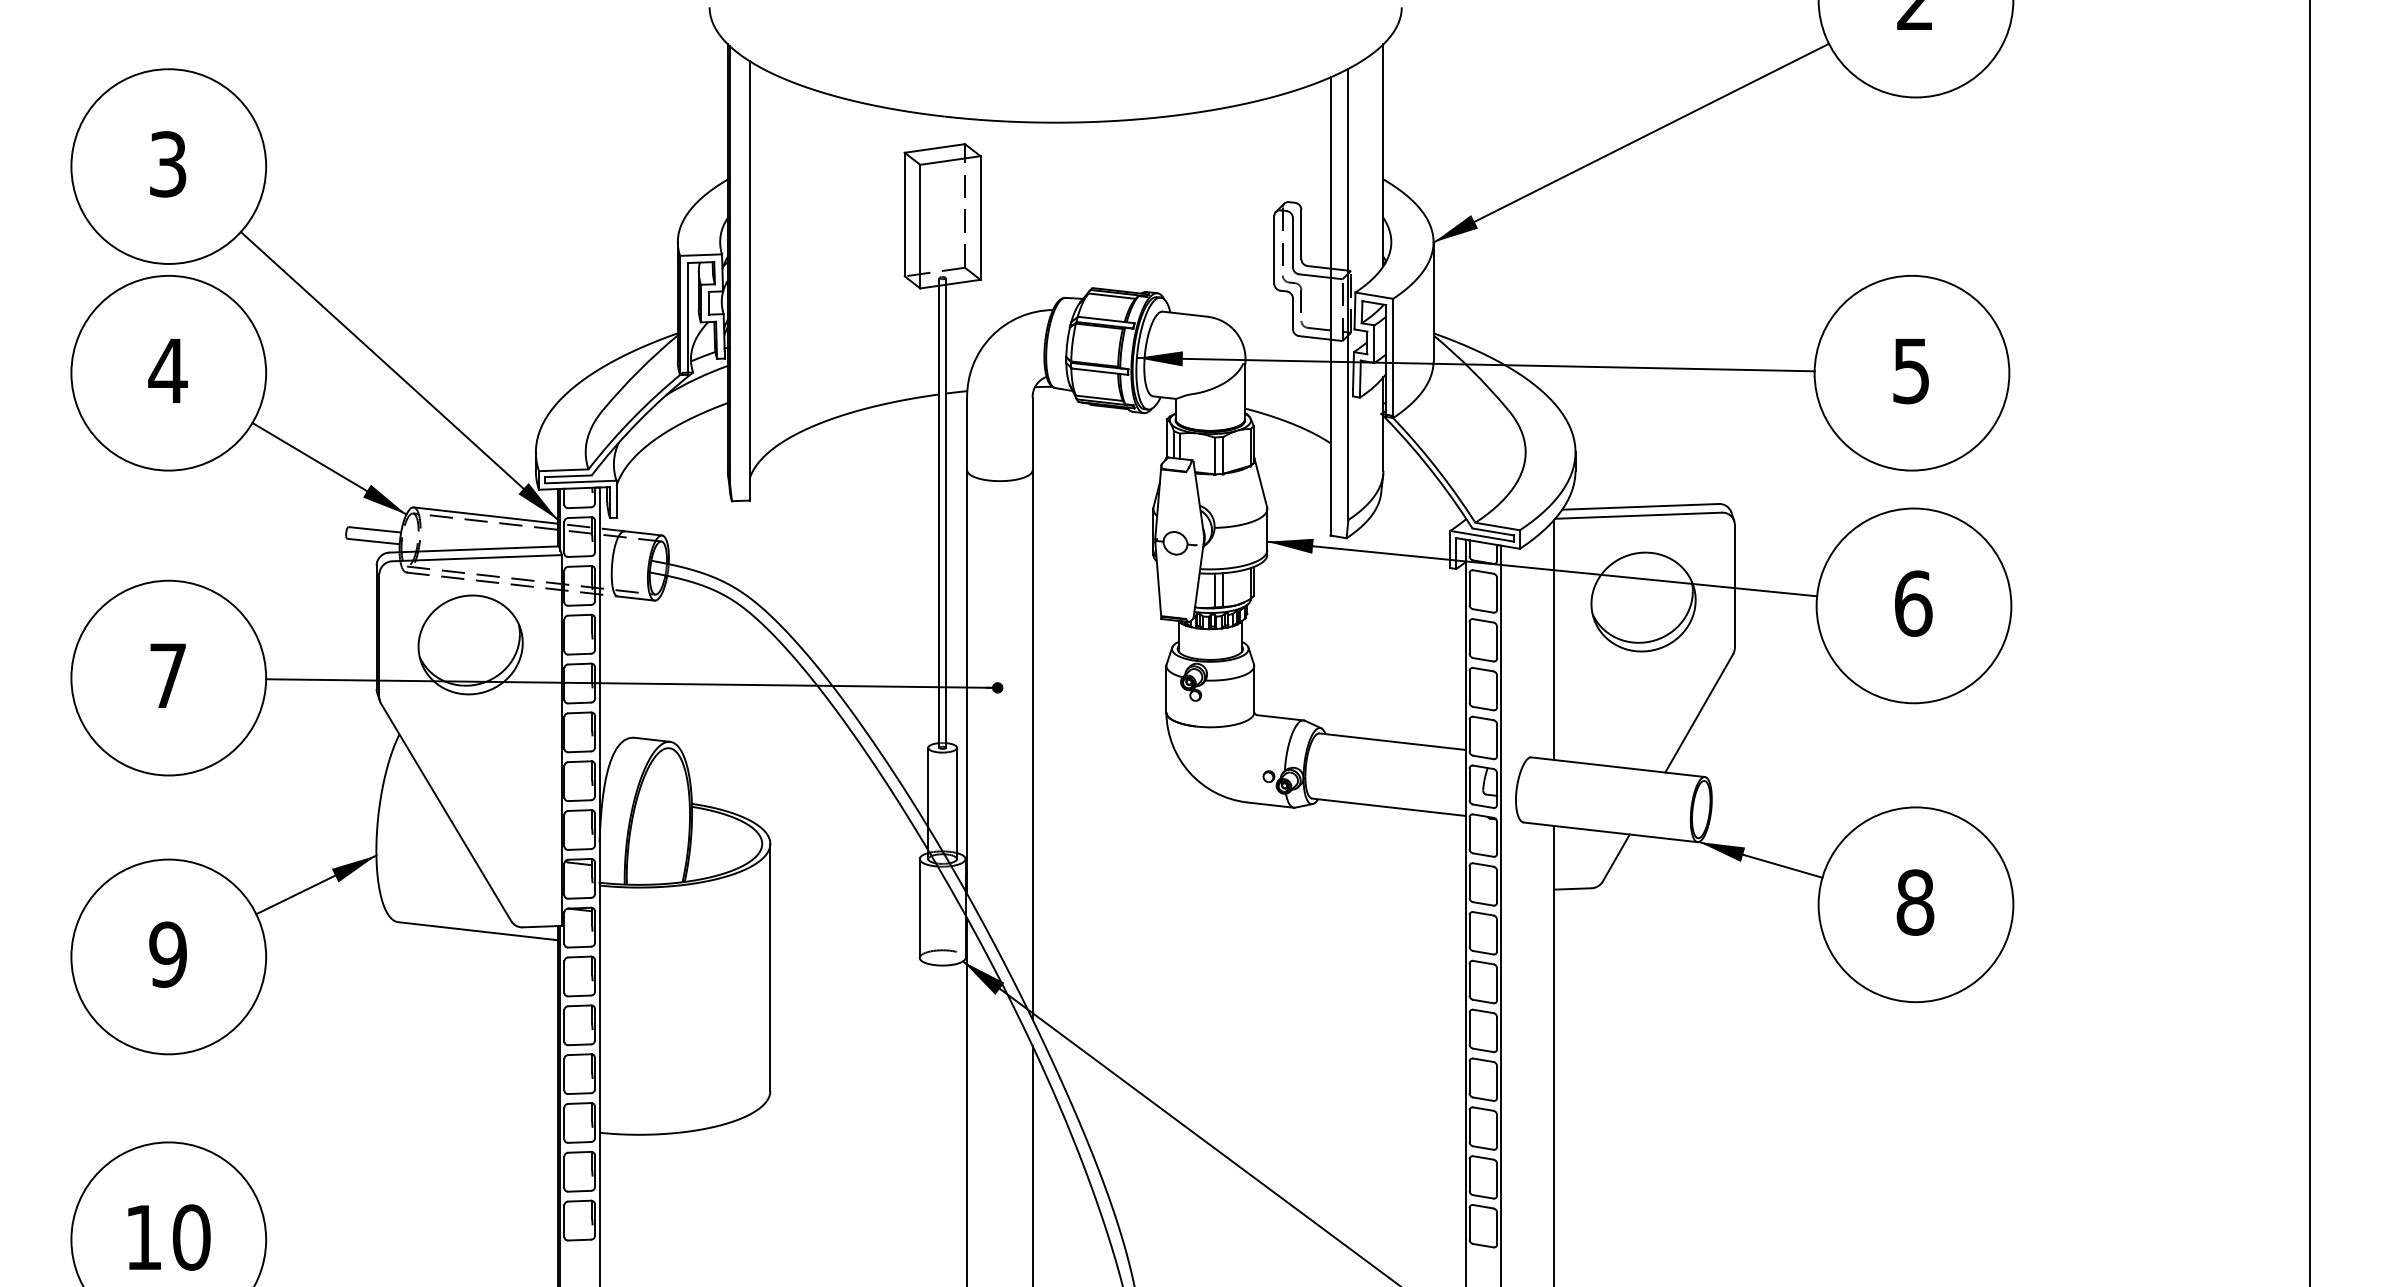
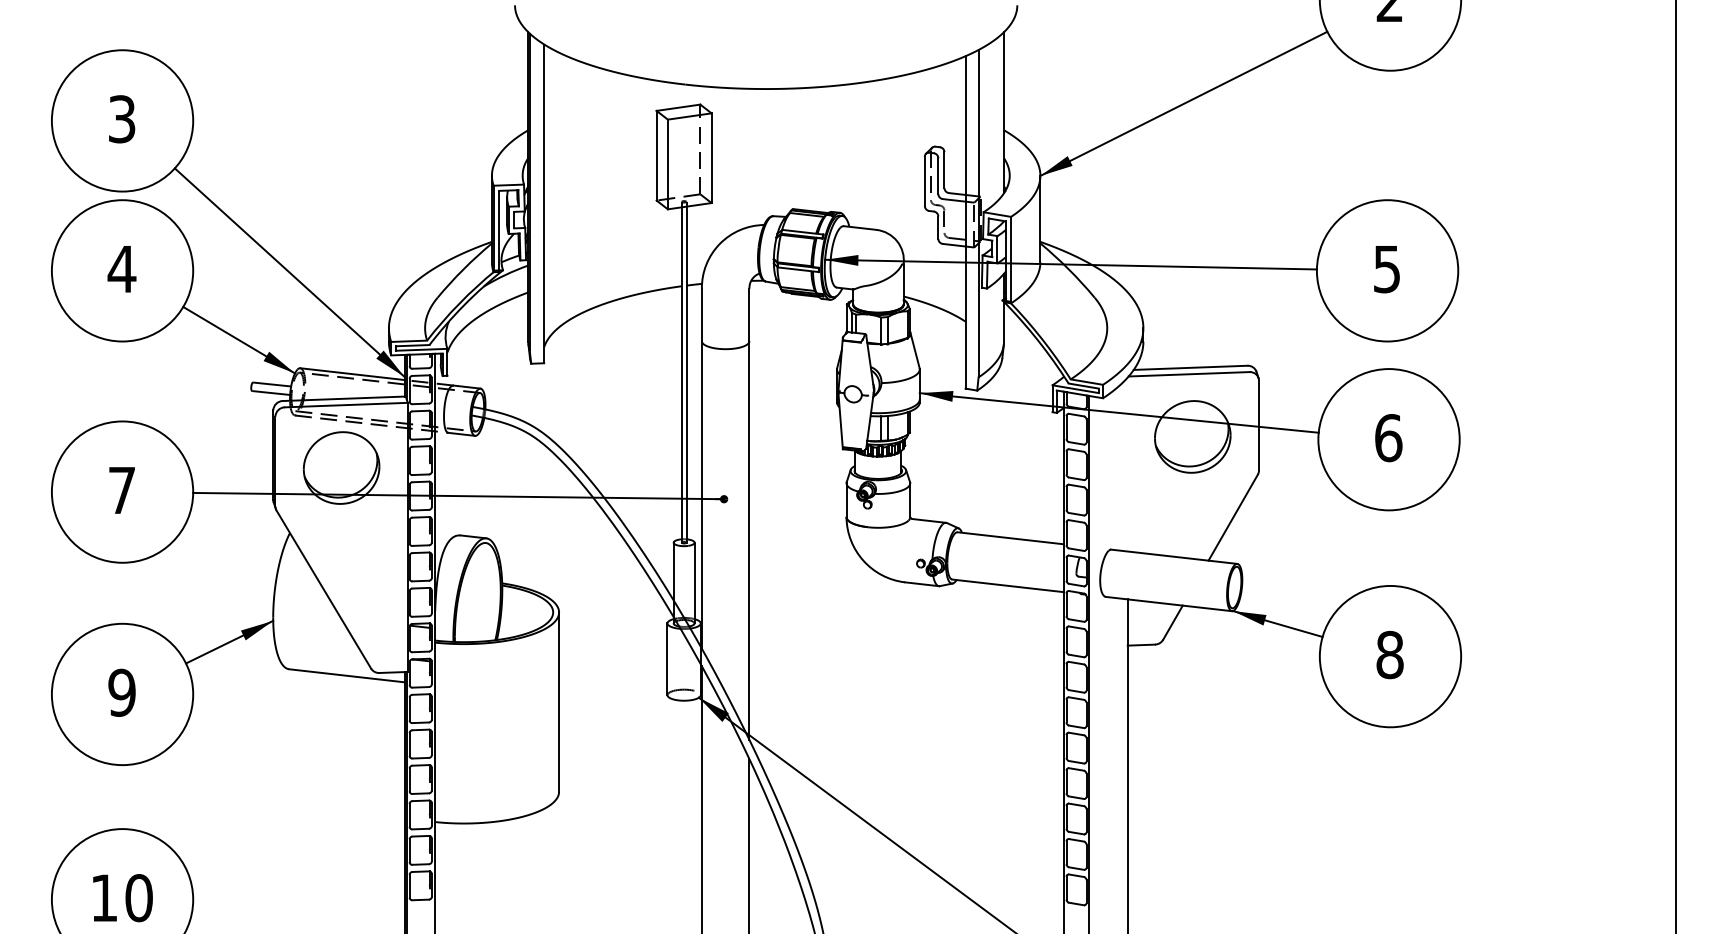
line: (1553, 639) -> (1127, 464), removed

